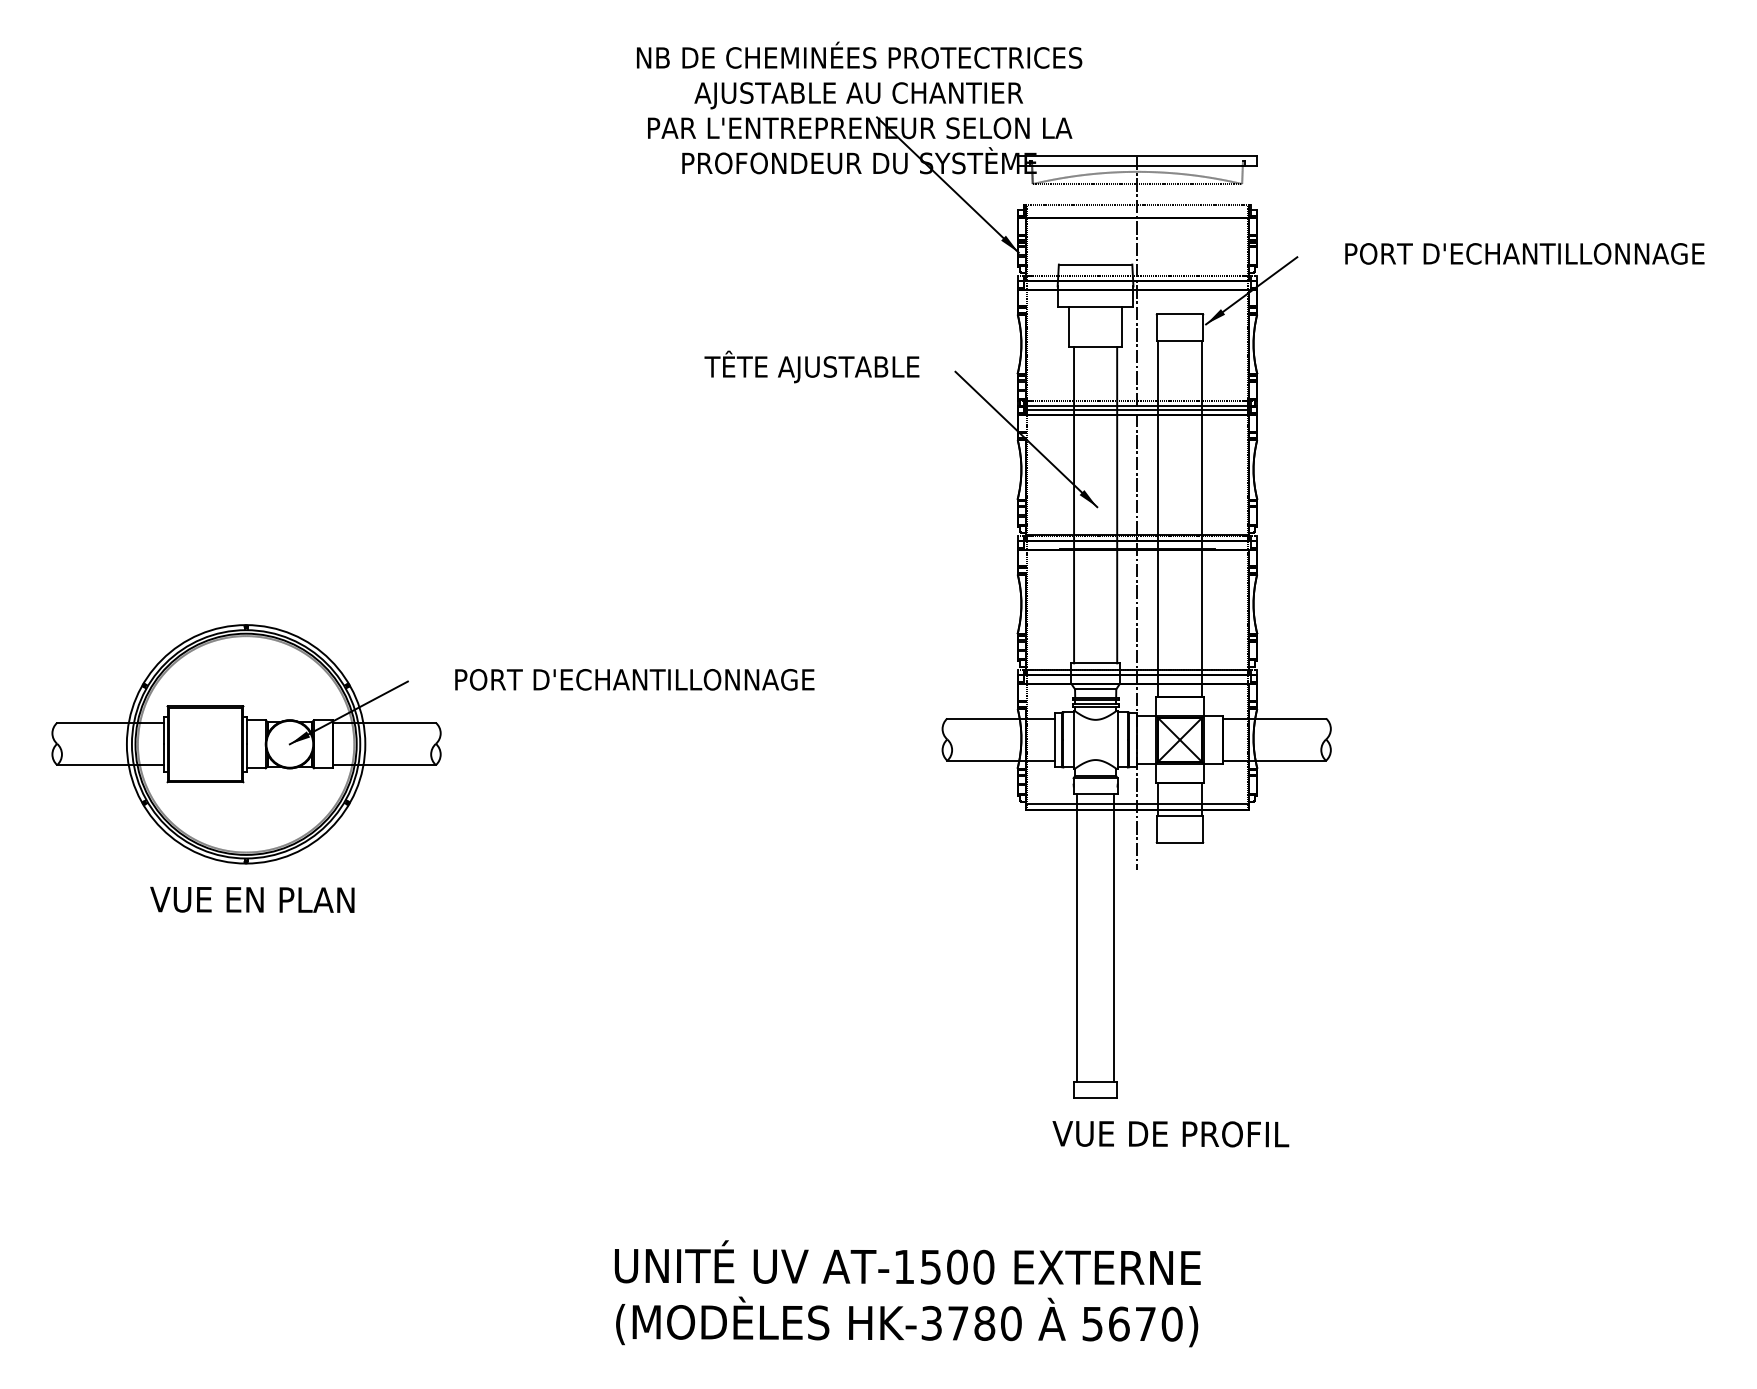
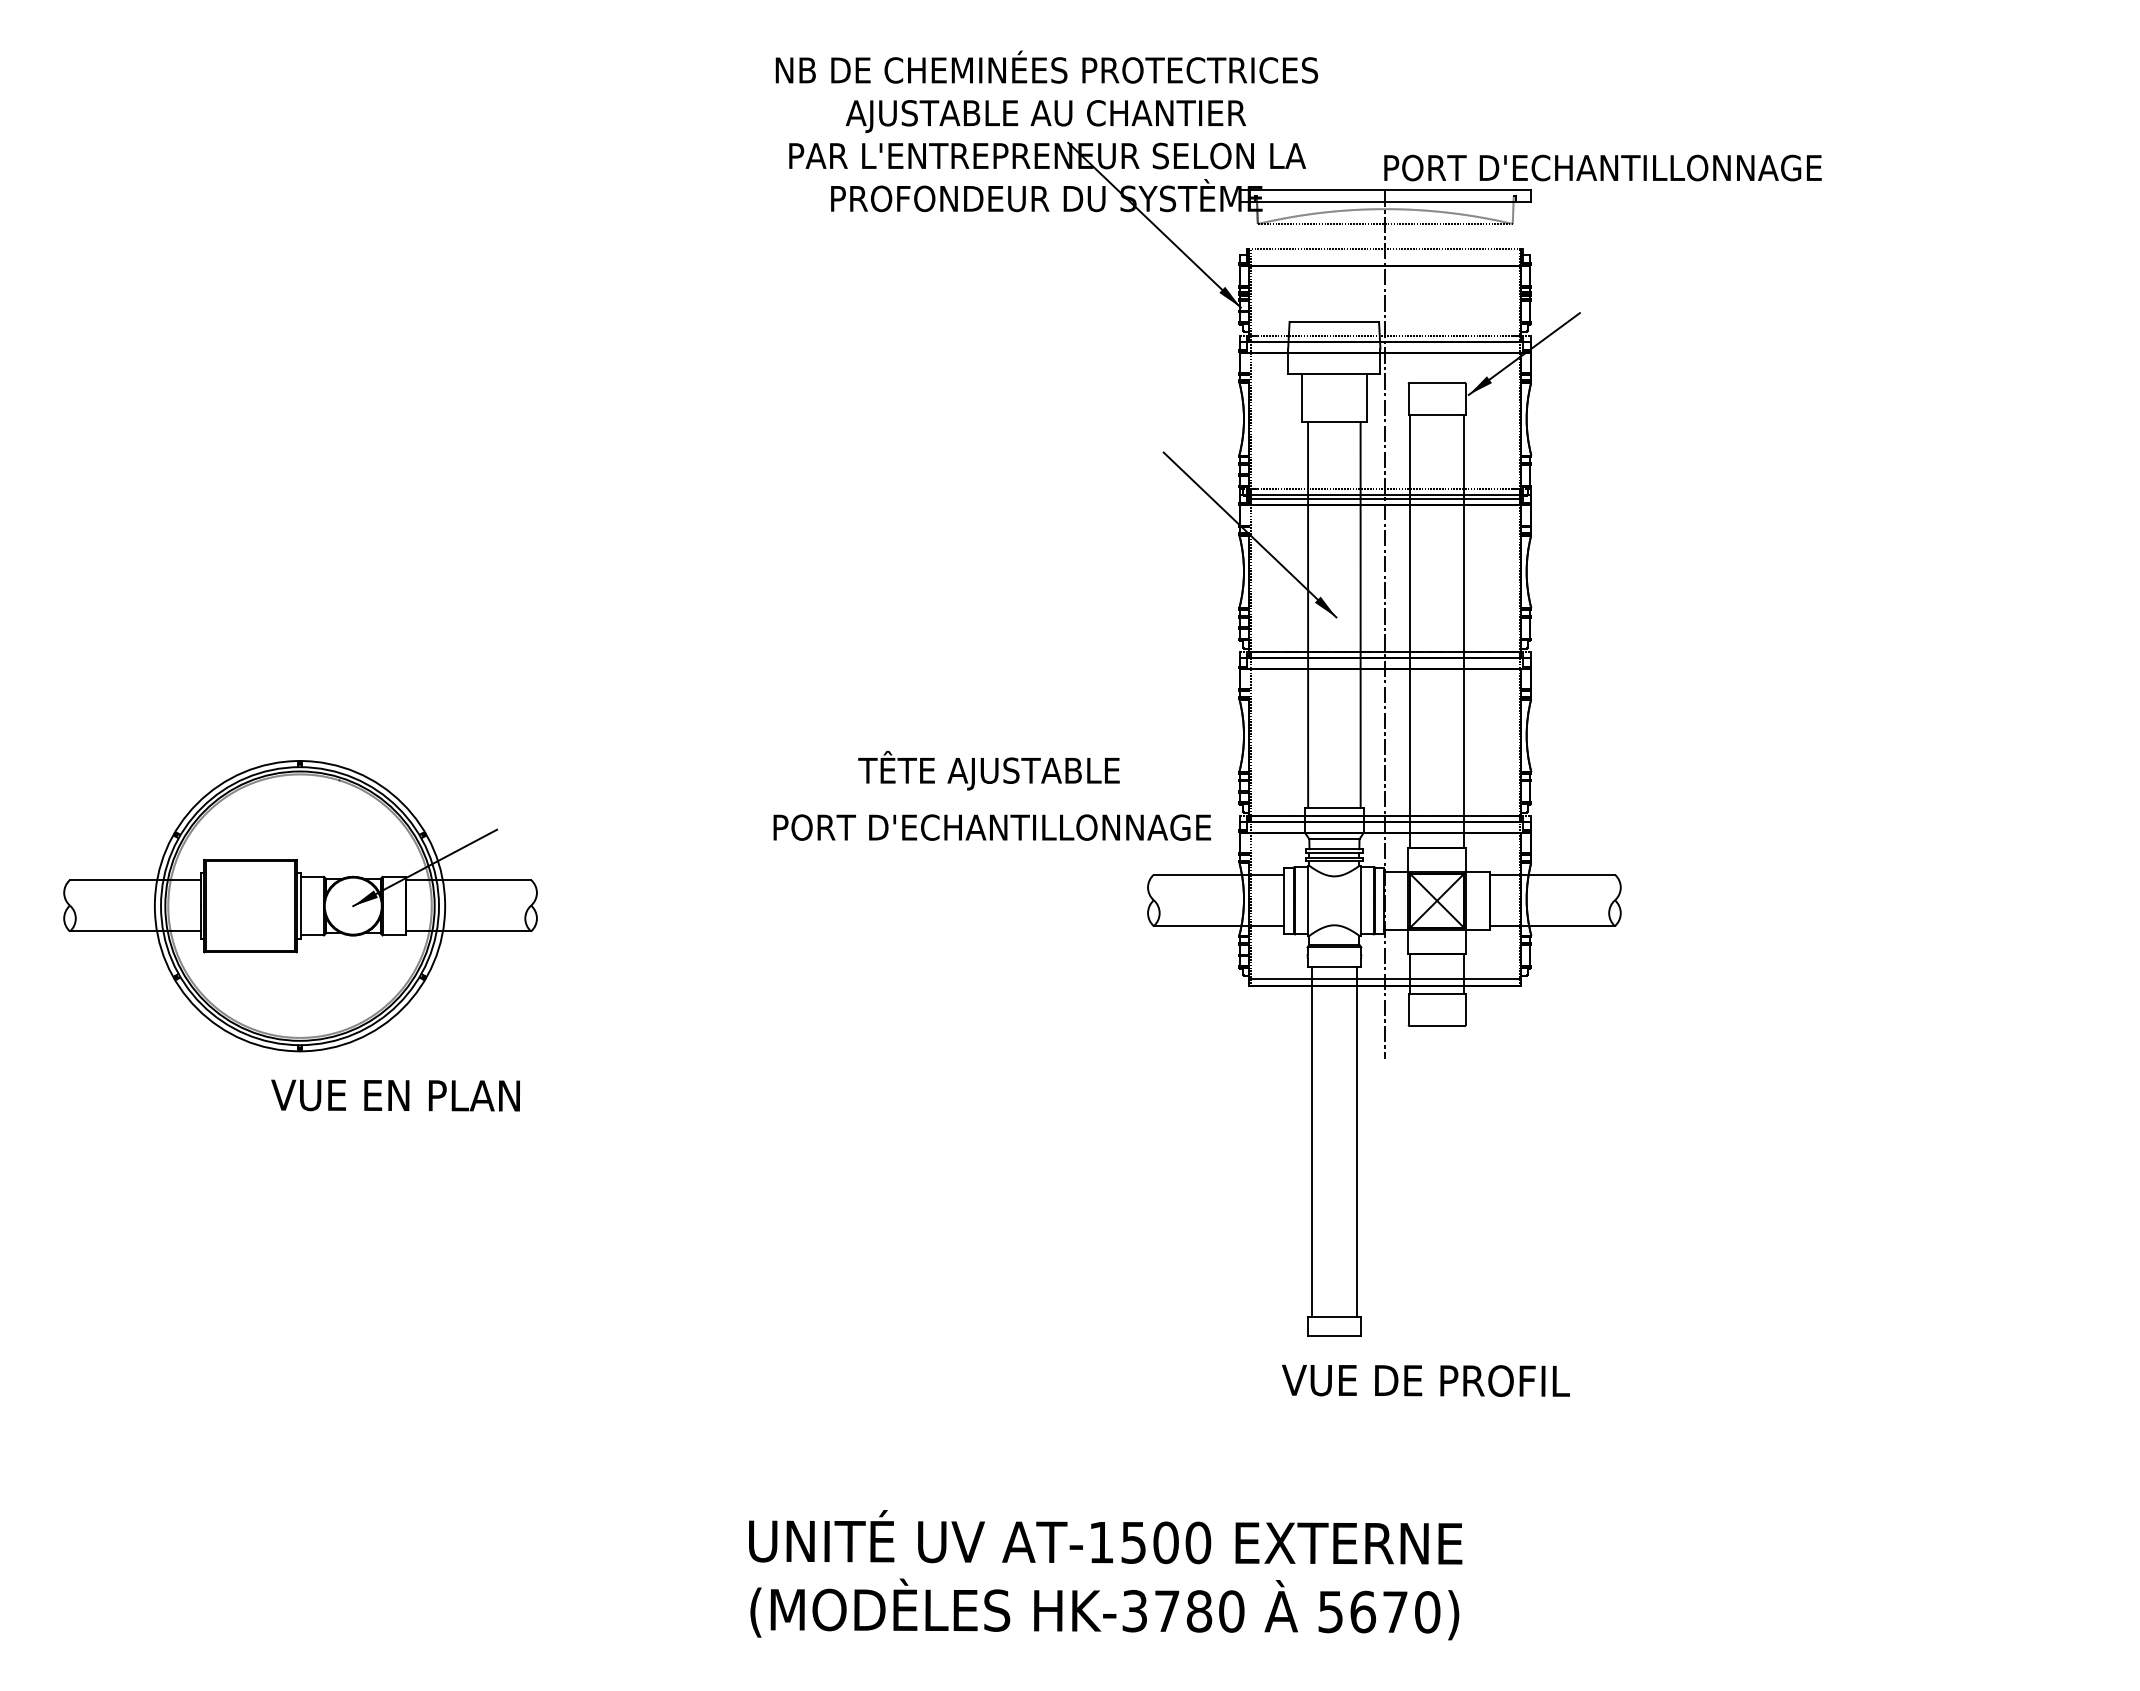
text: (1524, 253) -> (1602, 167), moved
text: (811, 366) -> (988, 770), moved
text: (634, 679) -> (991, 827), moved
text: (252, 899) -> (395, 1095), moved

